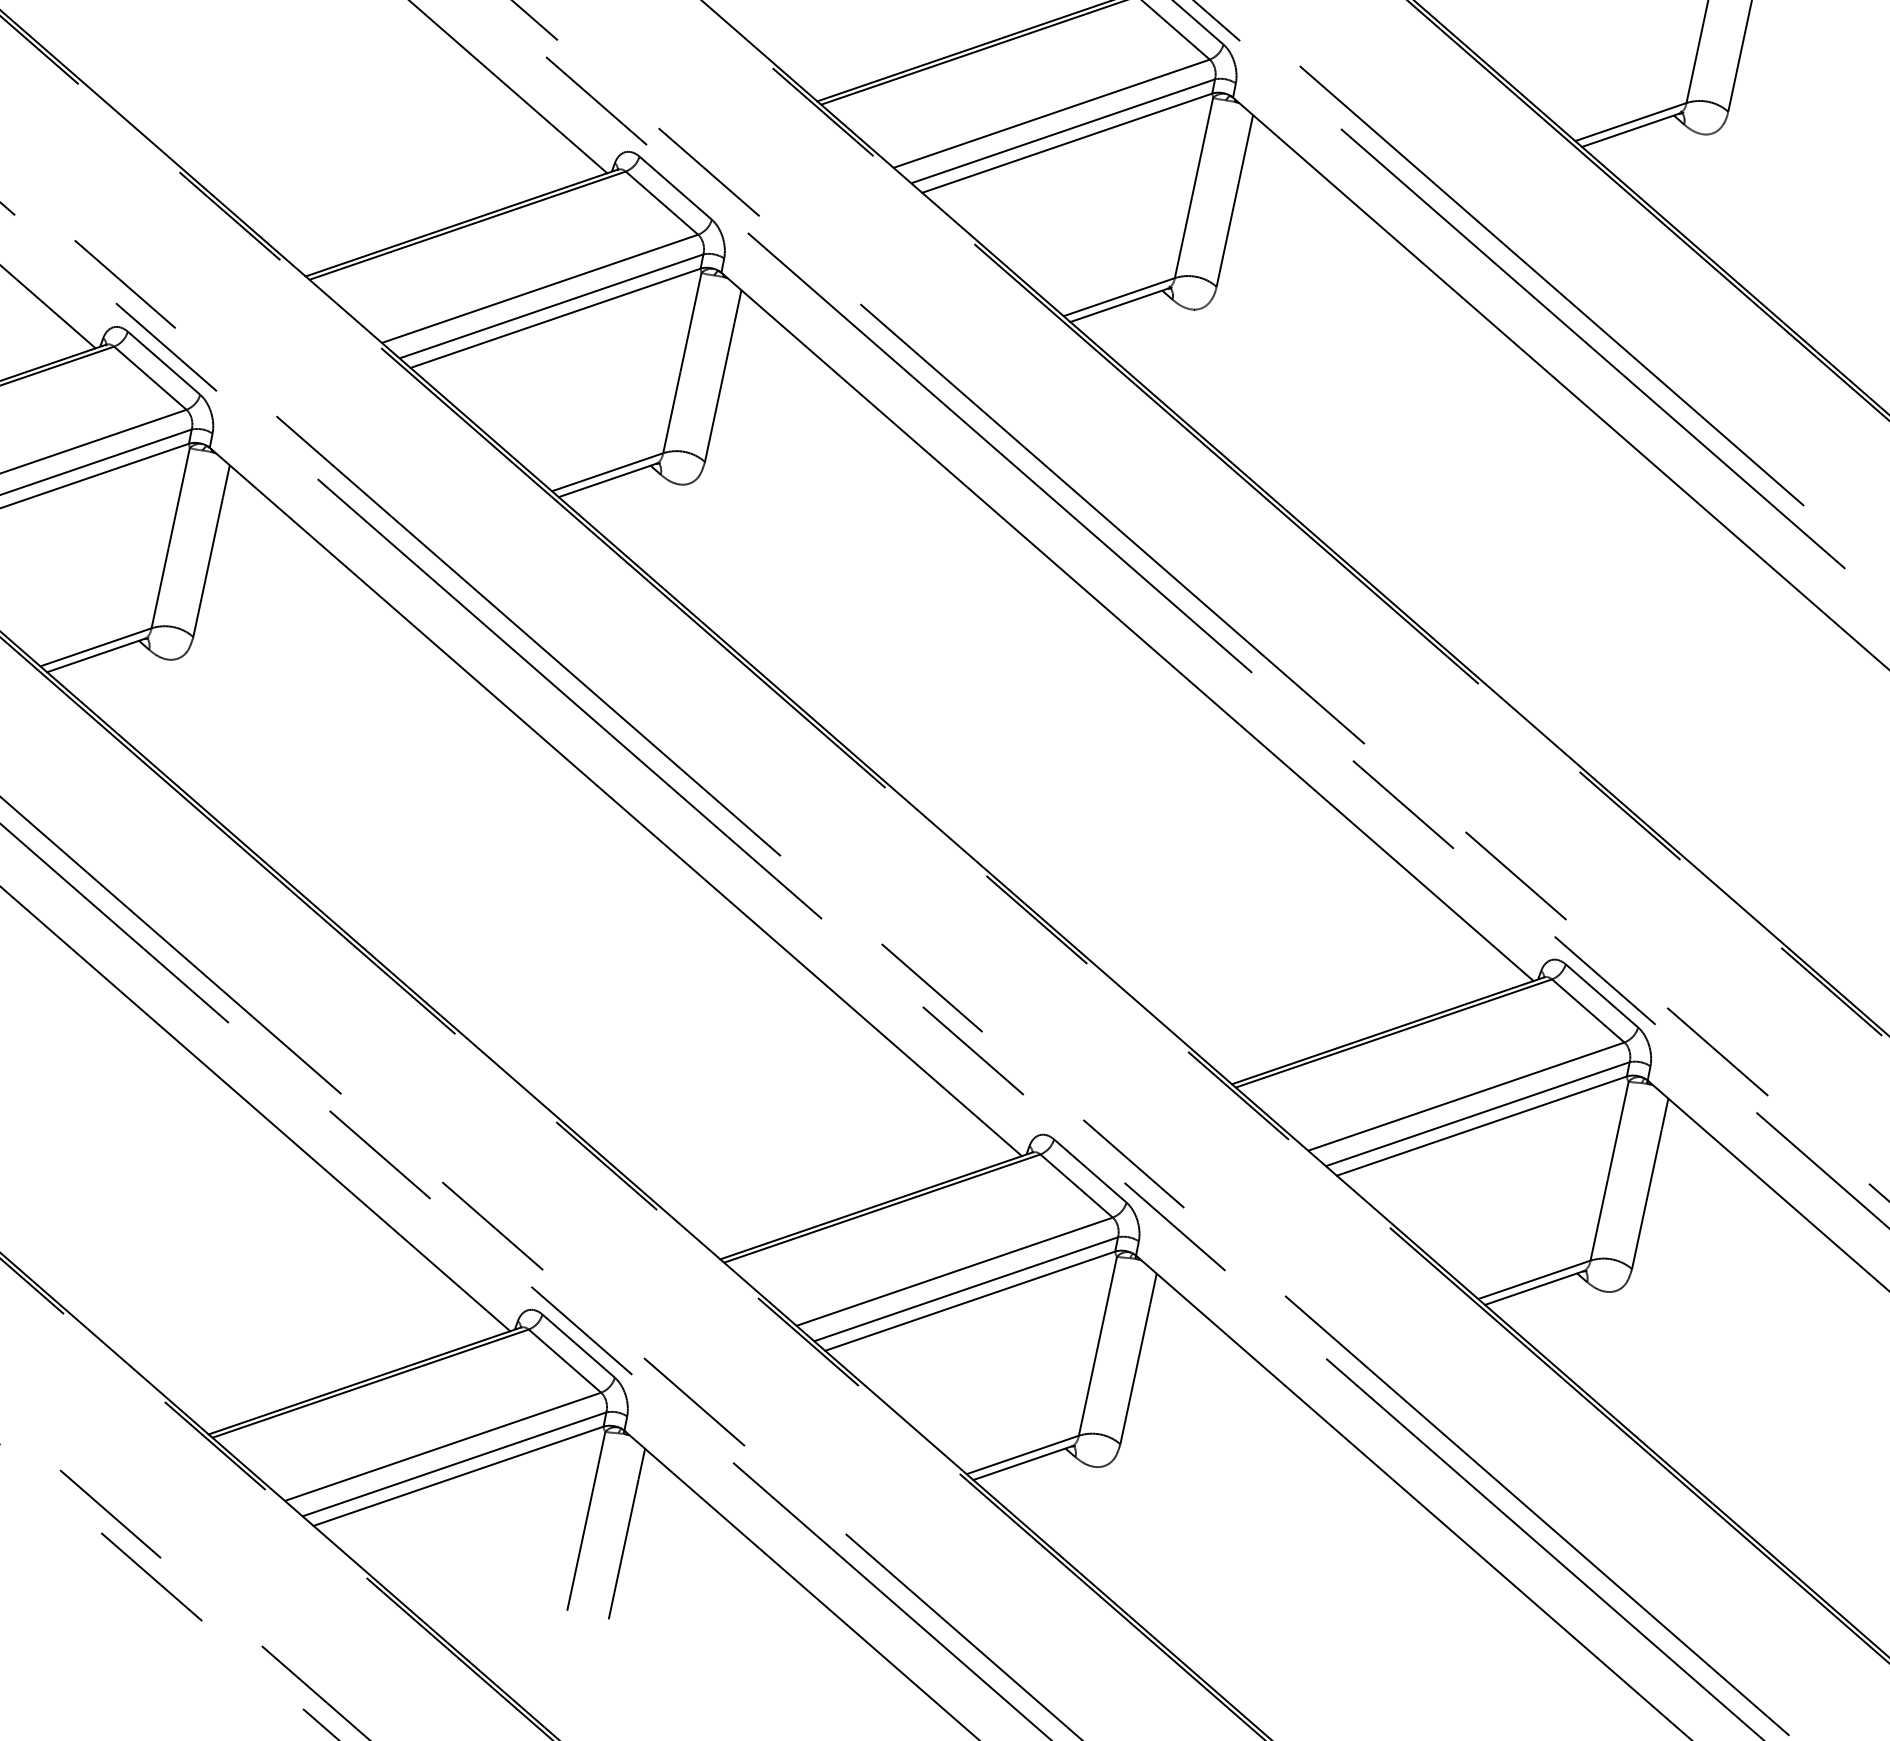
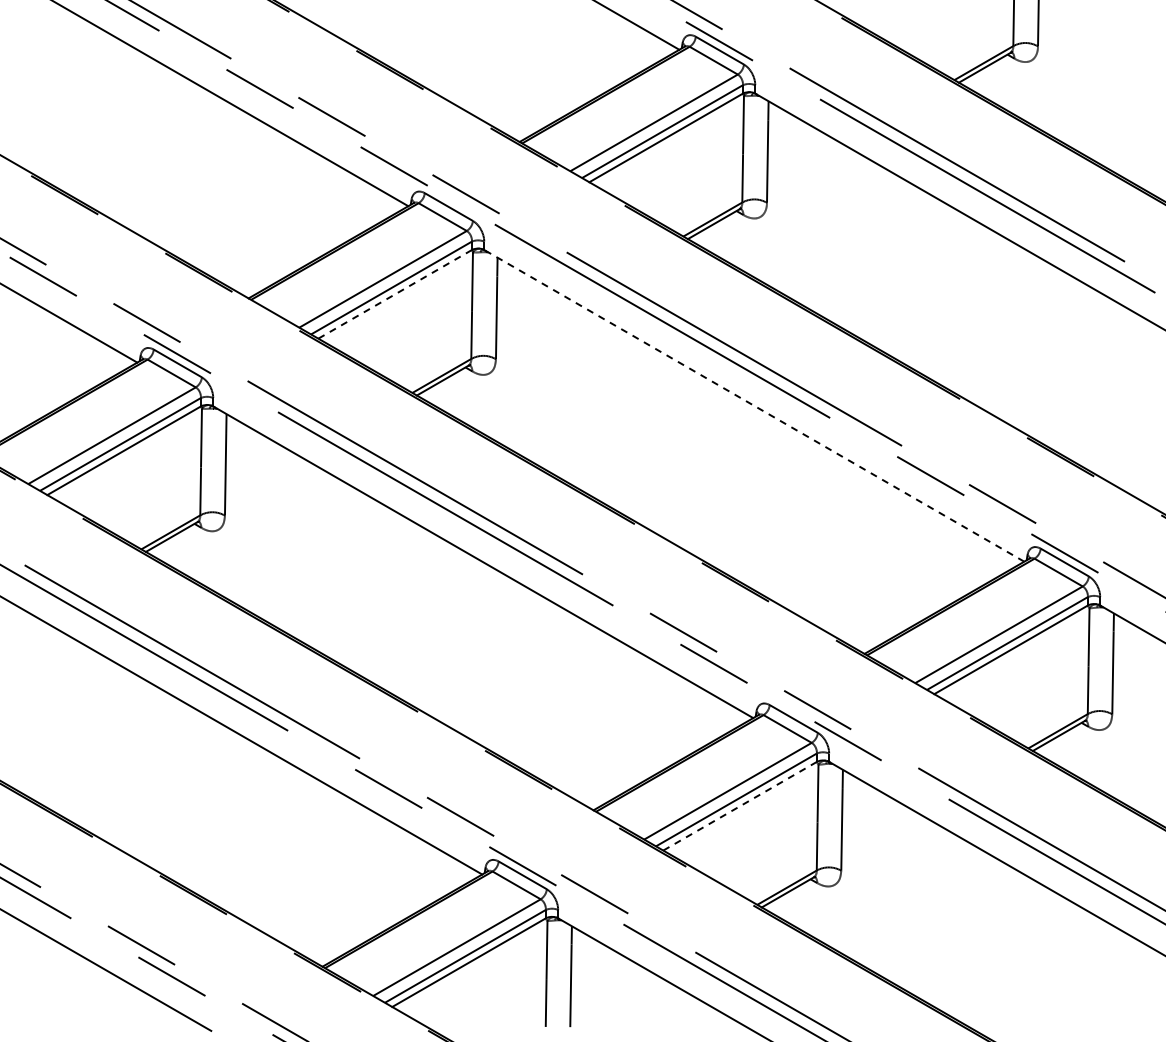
line: (556, 318) -> (395, 294), solid -> dashed
line: (1127, 626) -> (754, 405), solid -> dashed
line: (970, 1301) -> (740, 806), solid -> dashed

